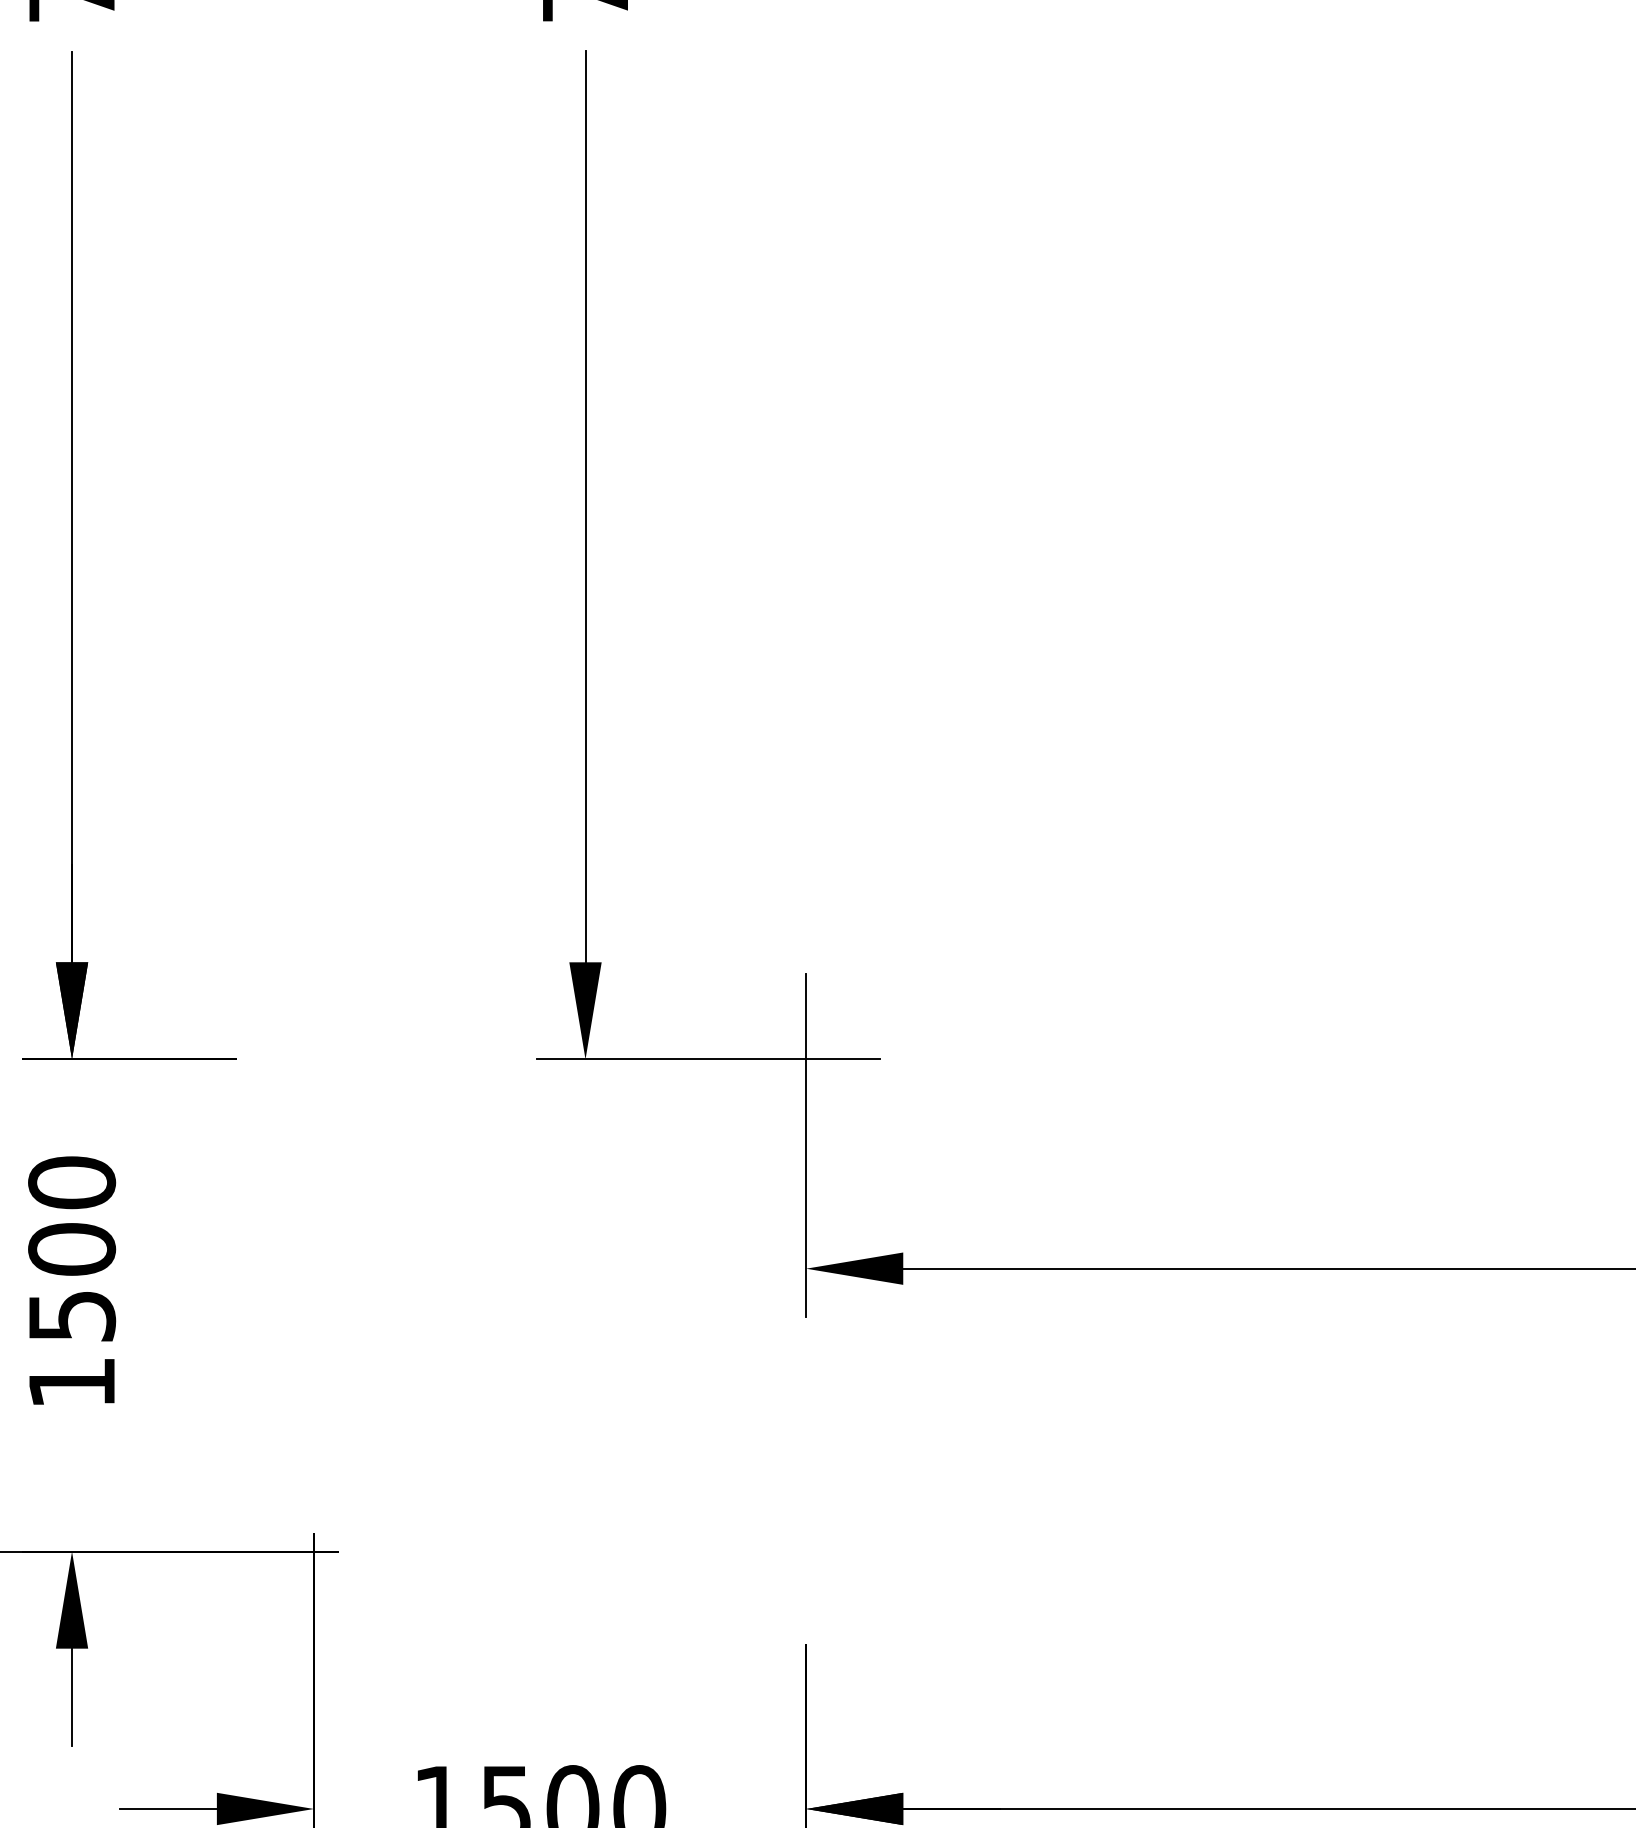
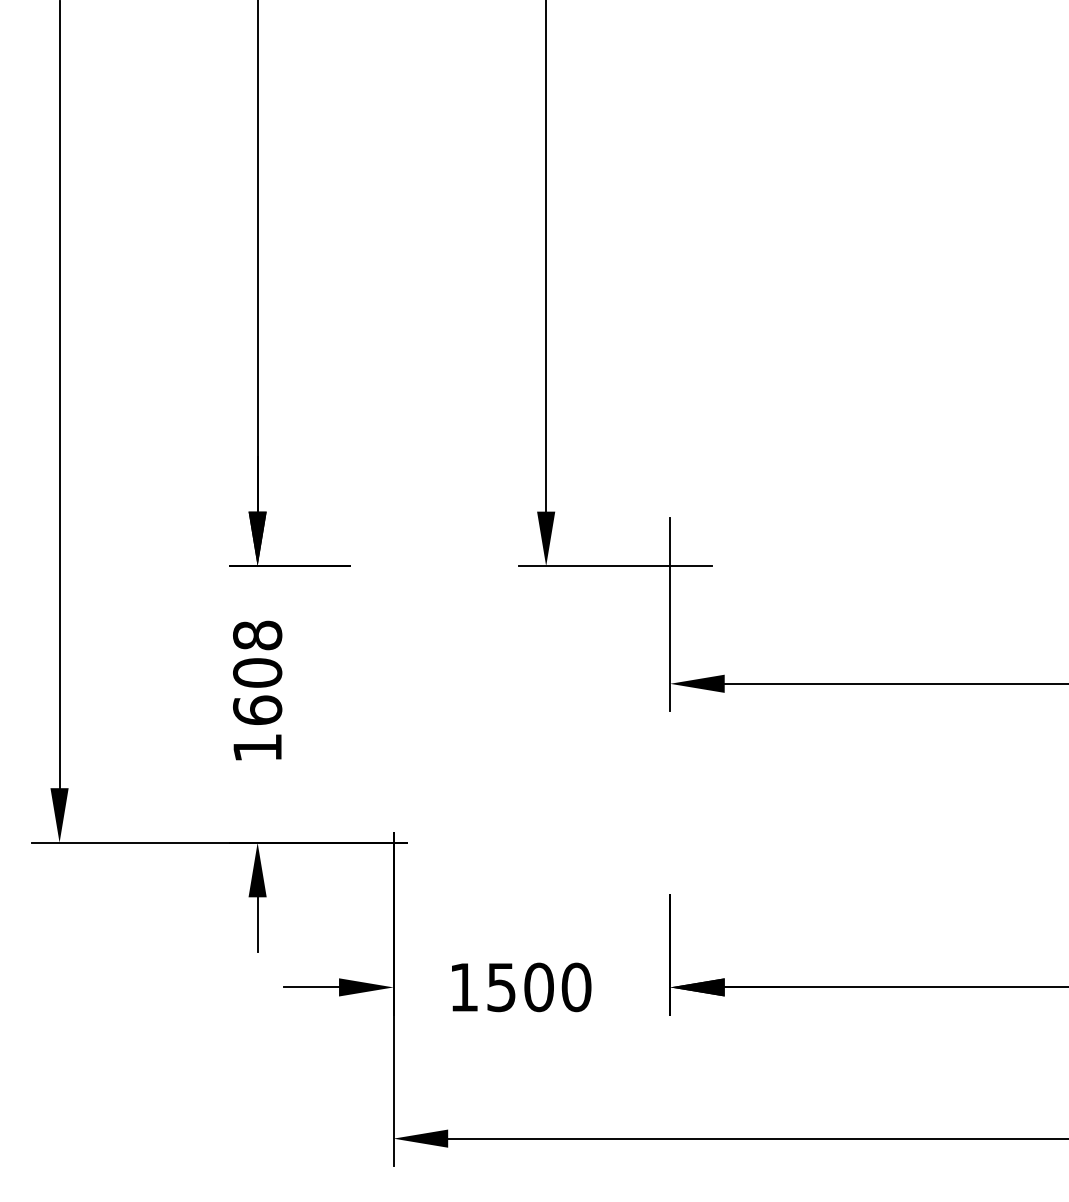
text: (71, 1248) -> (257, 672), 1500 -> 1608

